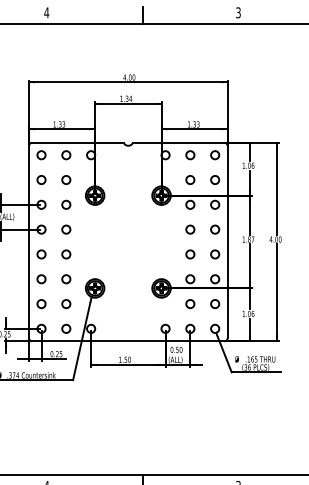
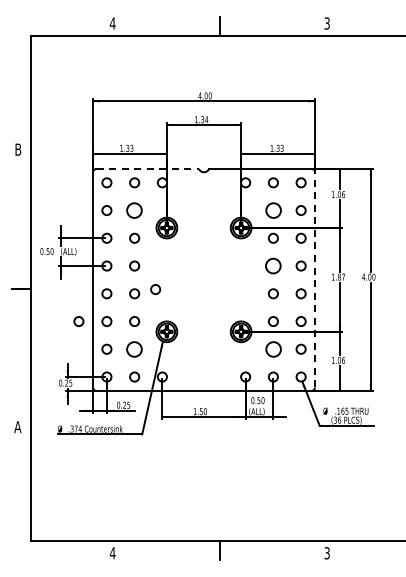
line: (78, 142) -> (148, 168), solid -> dashed
circle: (66, 179) -> (134, 210), size x1.6
circle: (189, 179) -> (272, 210), size x1.6
circle: (190, 229) -> (273, 265), size x1.6
line: (228, 241) -> (315, 279), solid -> dashed
circle: (84, 250) -> (155, 289), added
circle: (16, 279) -> (78, 321), added
circle: (66, 303) -> (134, 348), size x1.6
circle: (189, 303) -> (272, 348), size x1.6

